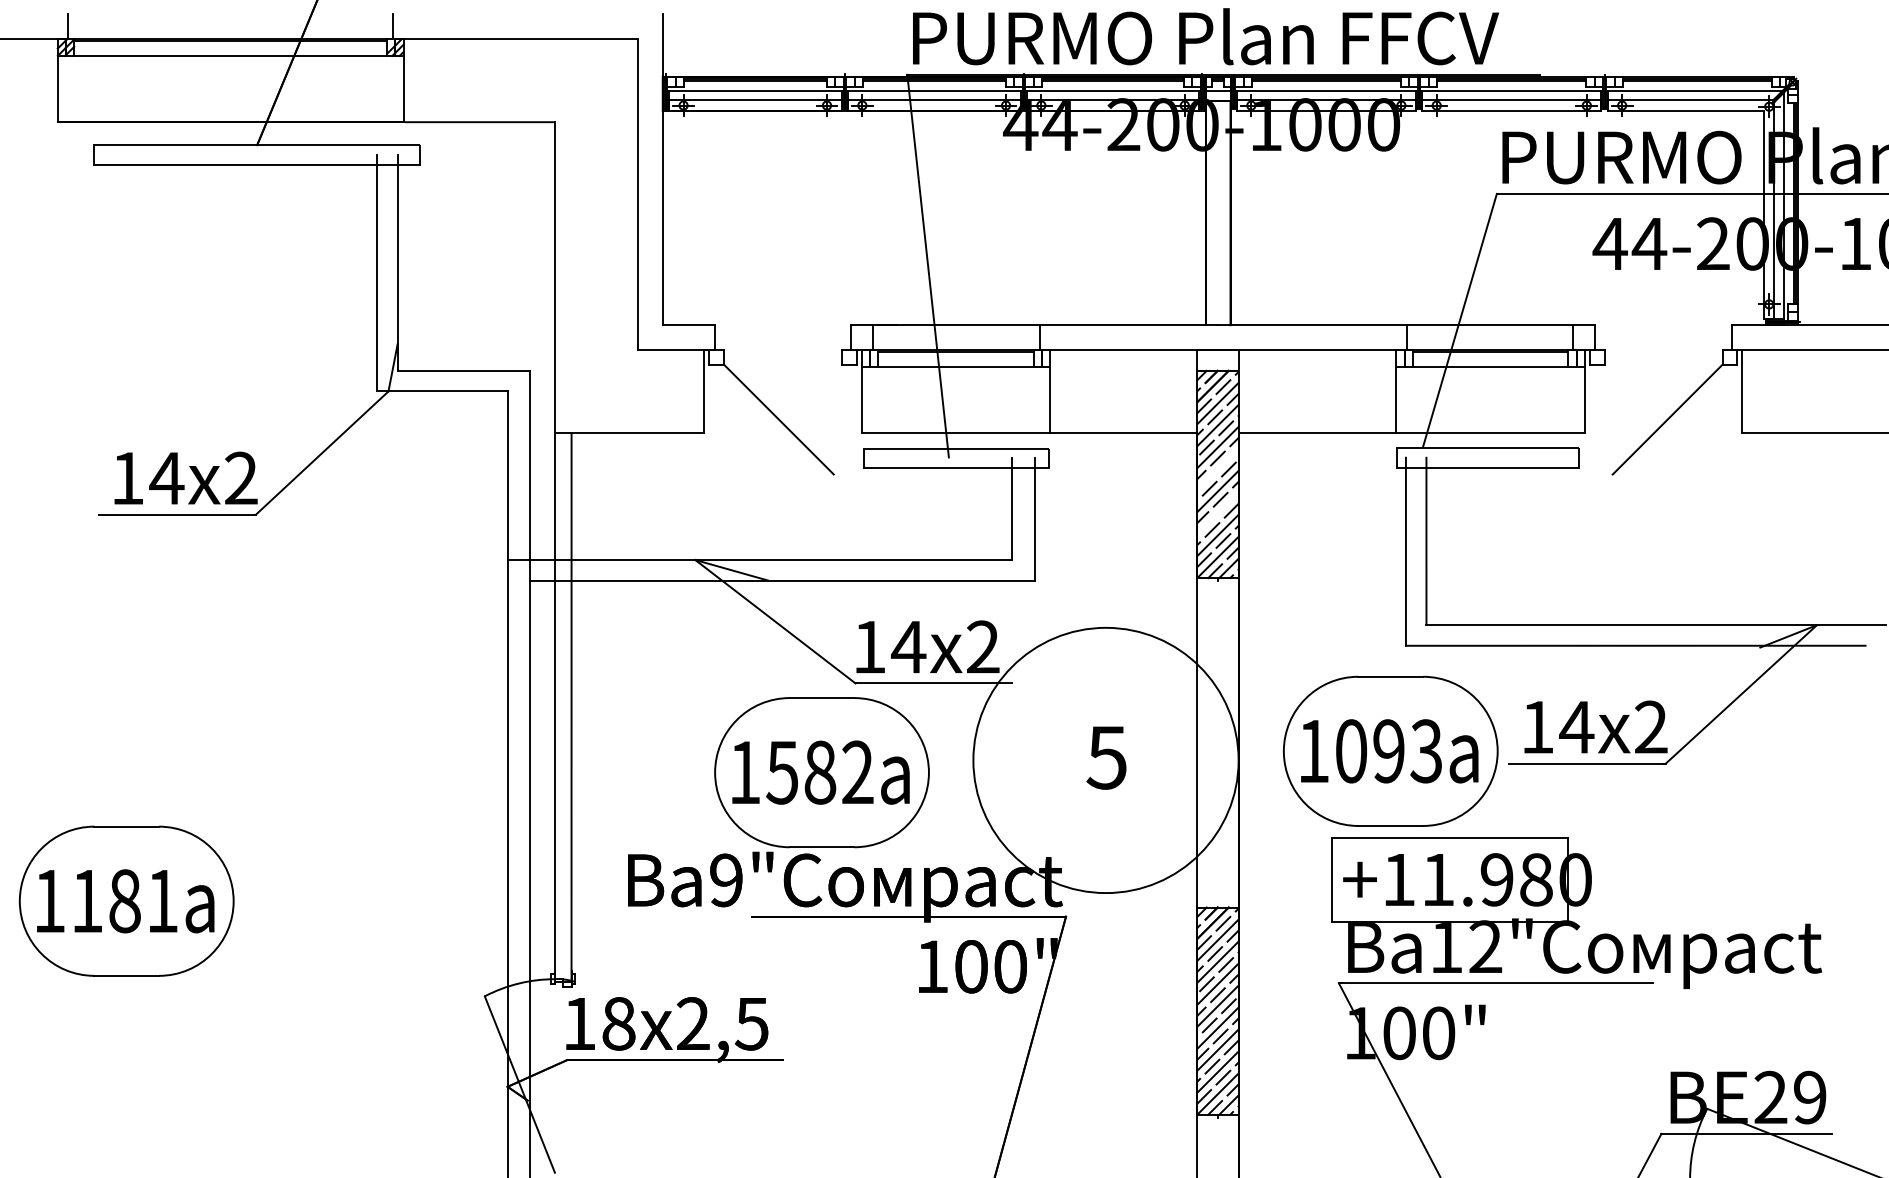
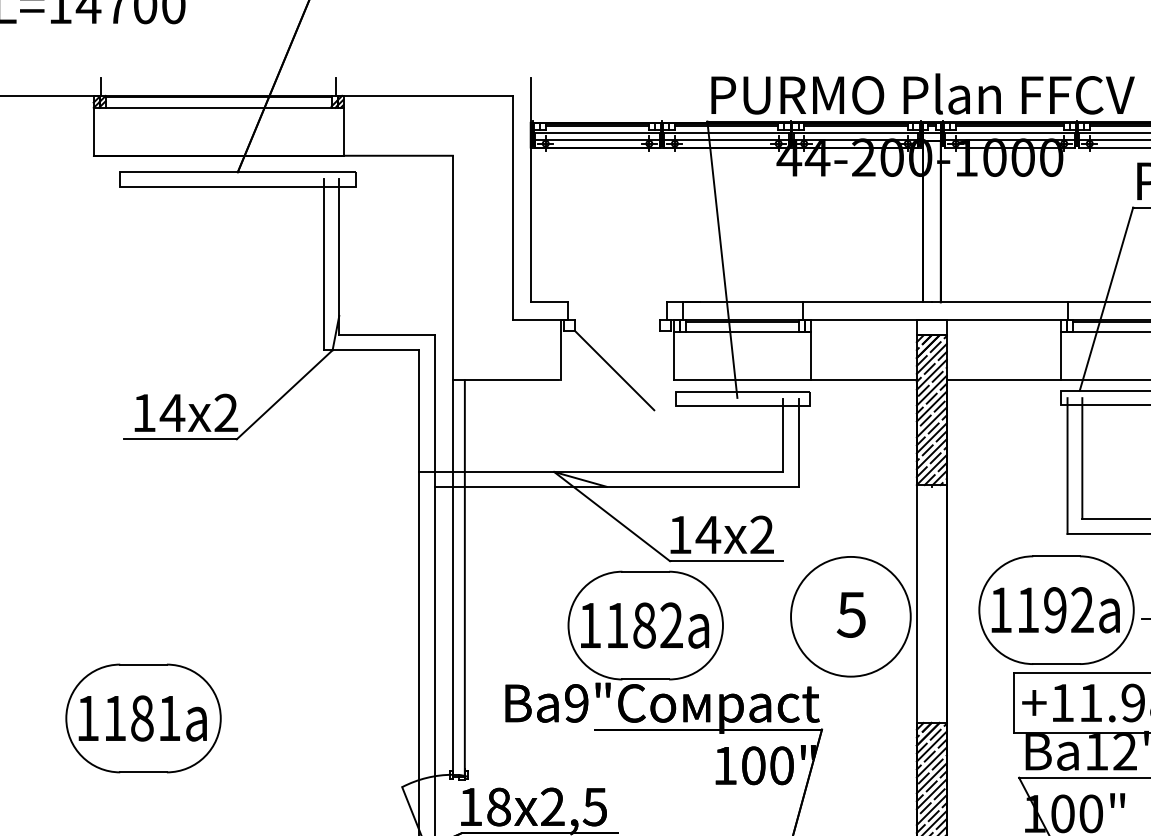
line: (1217, 469) -> (931, 406), added
line: (1217, 513) -> (931, 438), added
text: (1389, 751) -> (1055, 610), 1093 -> 1192
circle: (1105, 760) -> (850, 616), size x0.62
text: (781, 772) -> (616, 625), 1582 -> 1182

